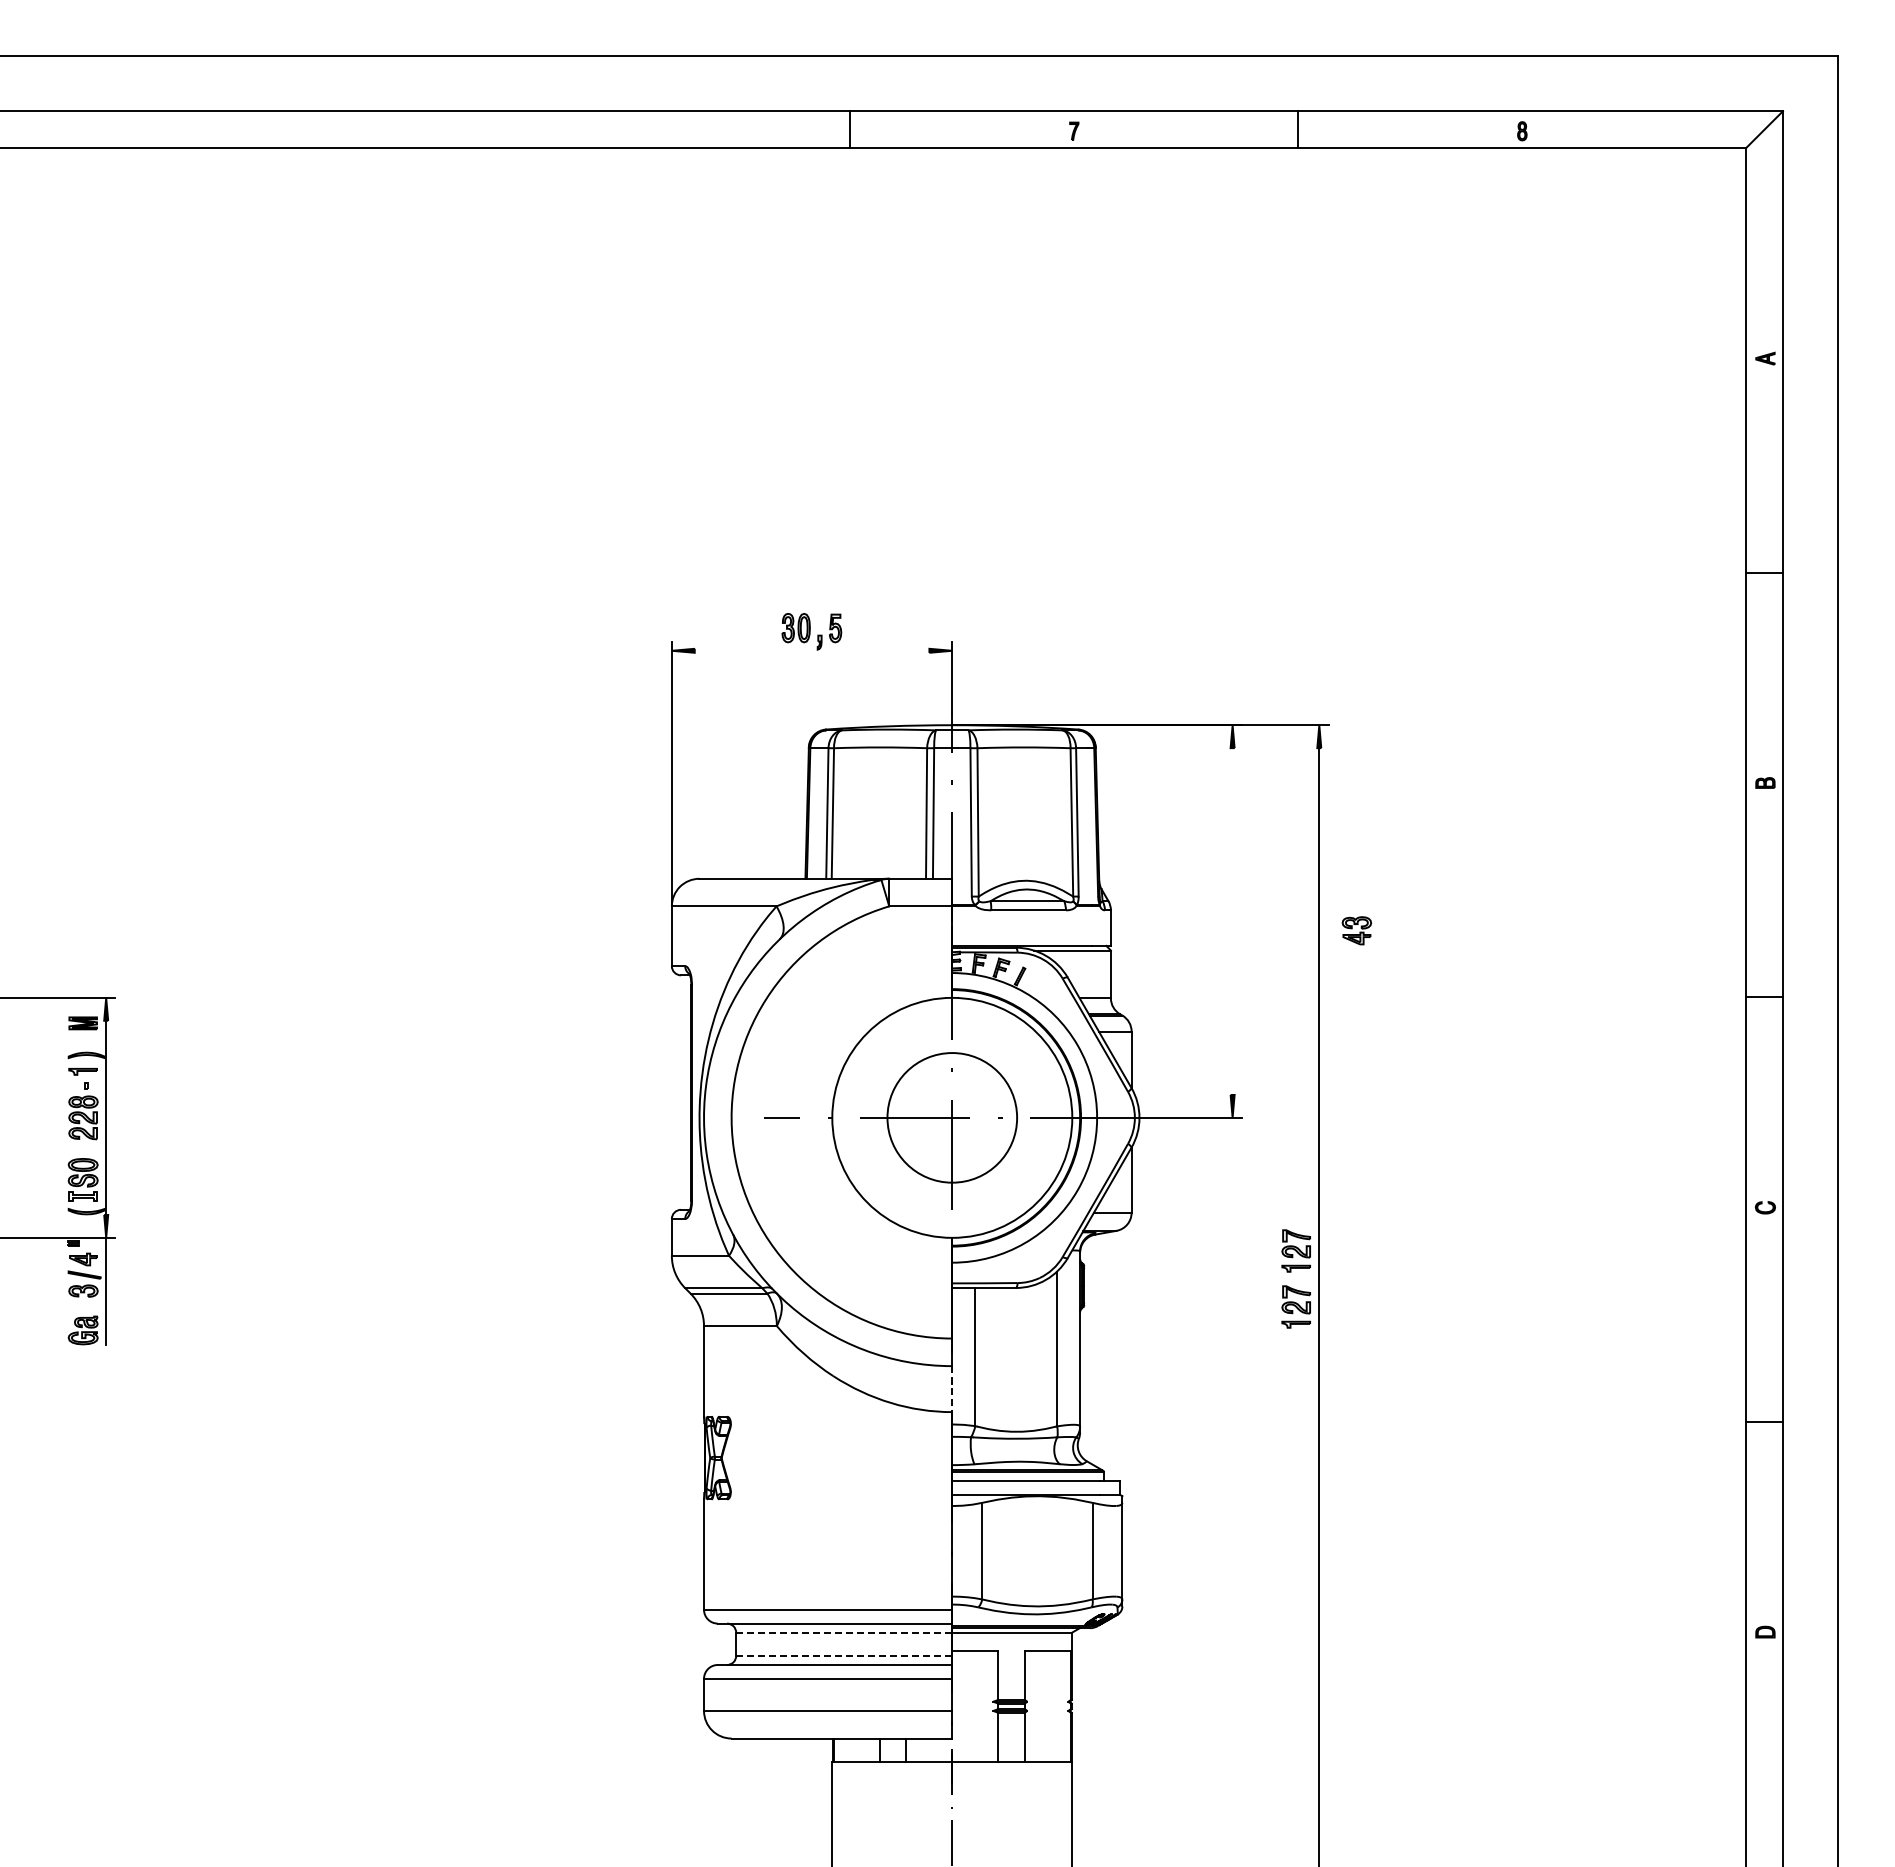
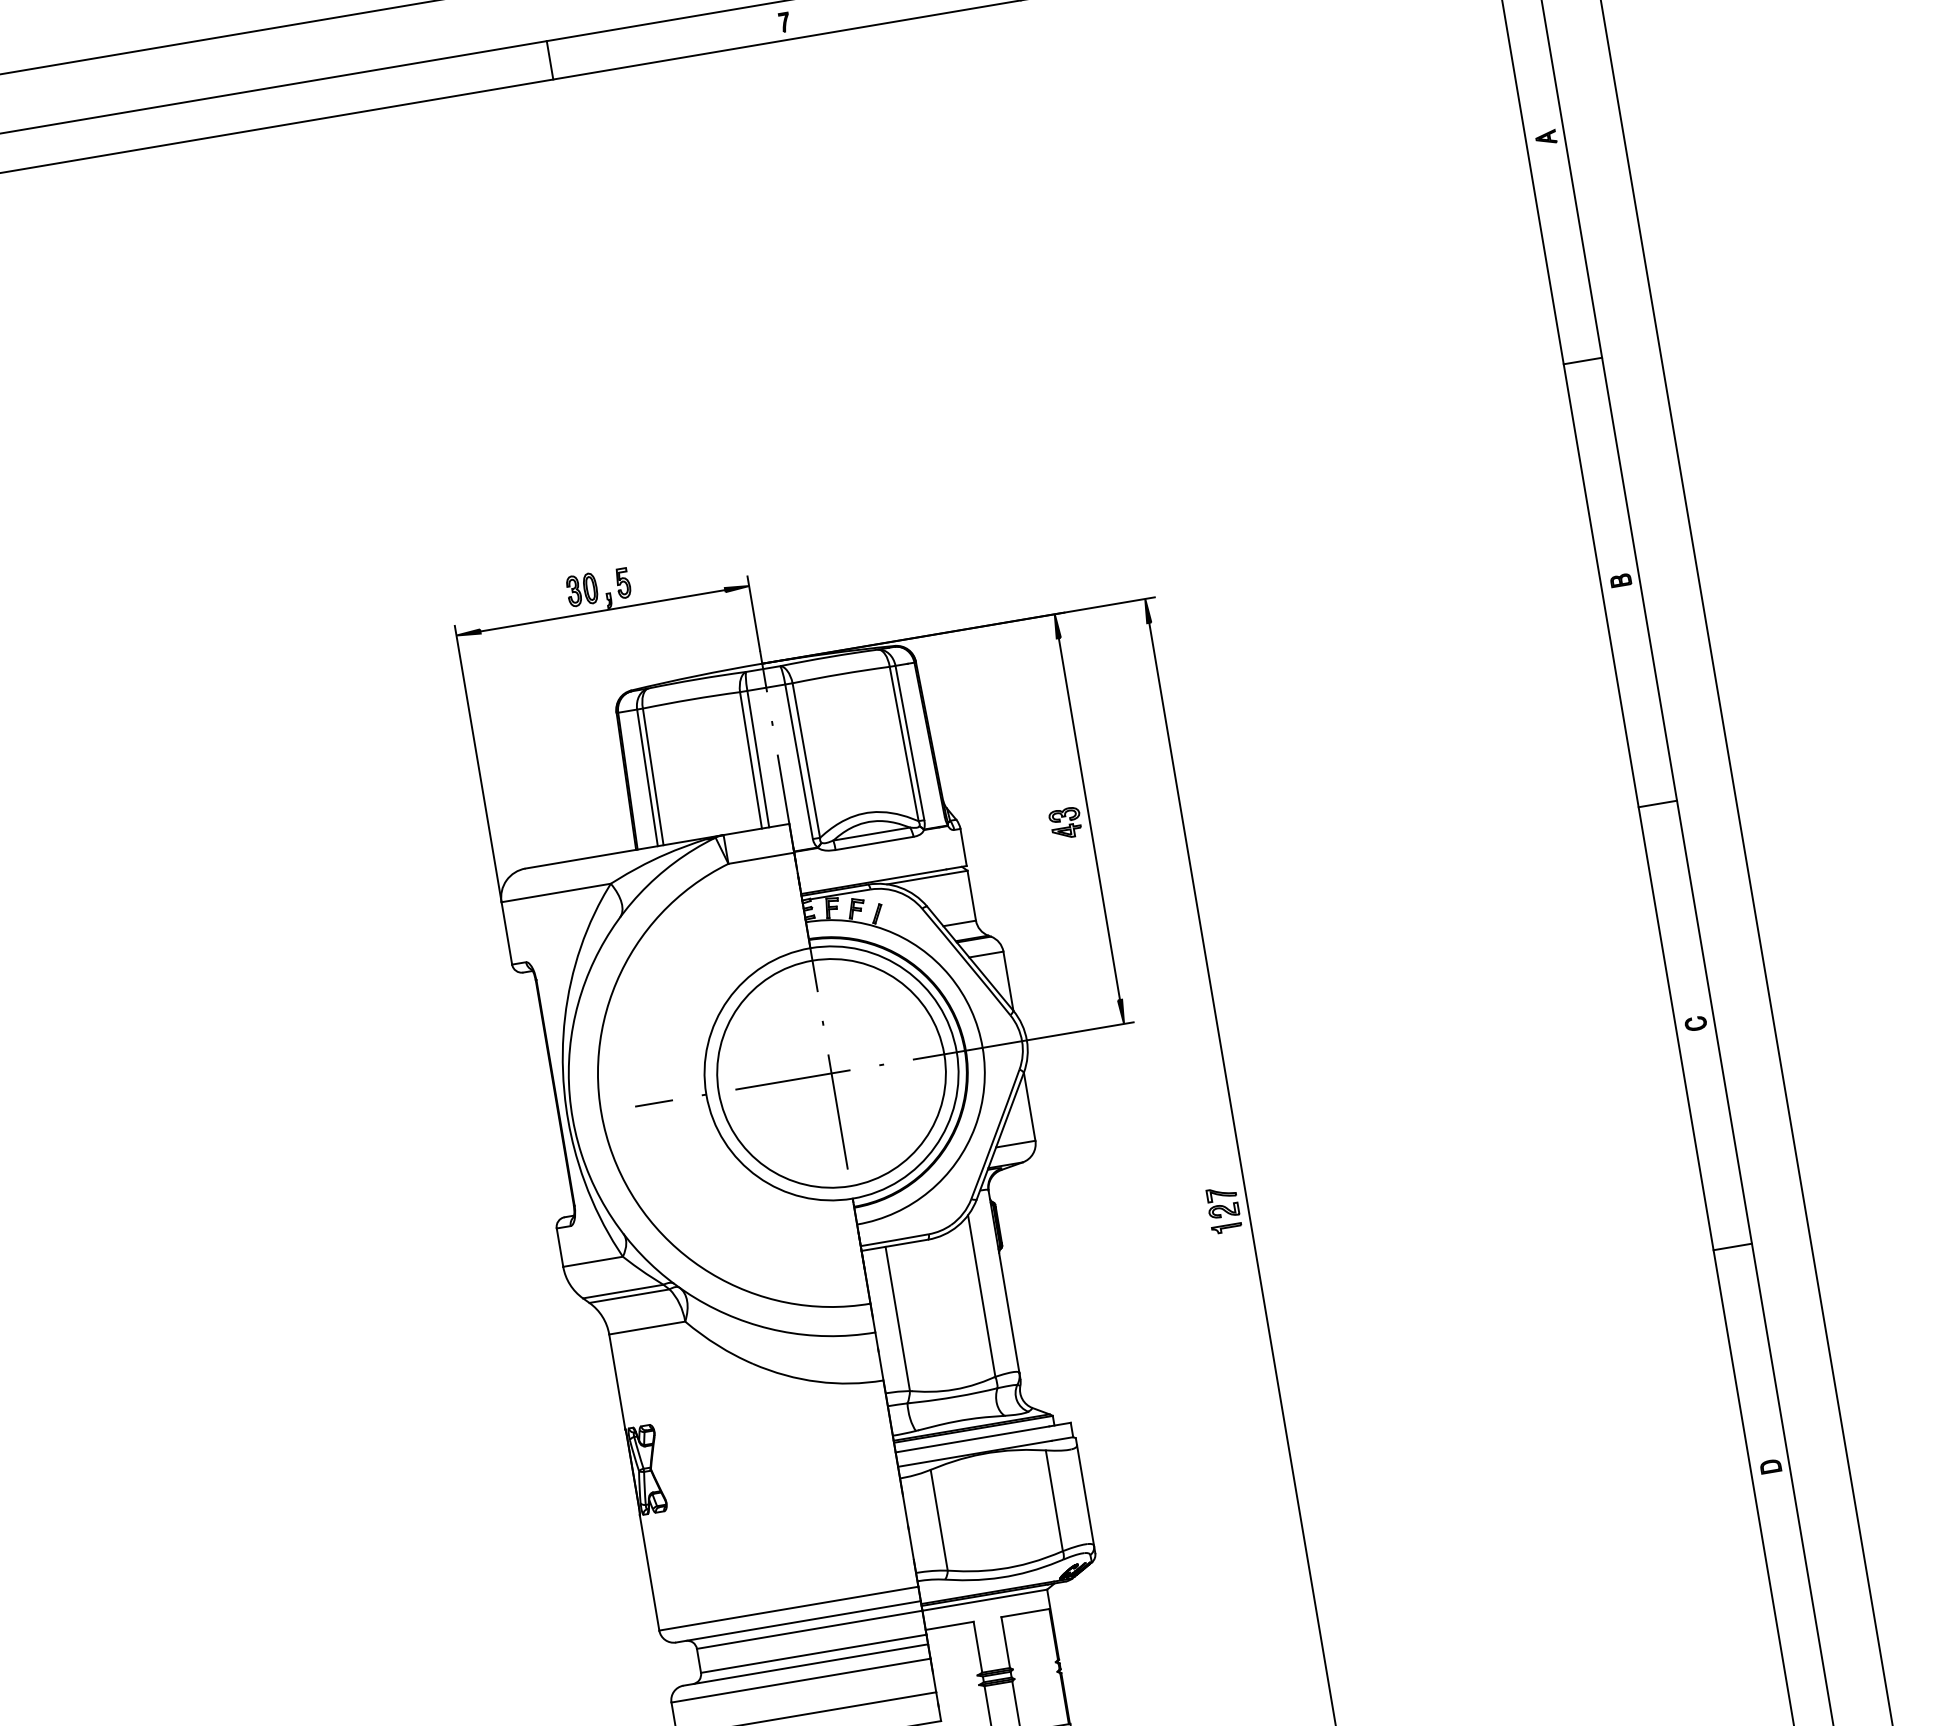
line: (811, 650) -> (602, 610), added
line: (1232, 921) -> (1089, 819), added
part: (1356, 930) -> (1065, 823), moved
circle: (952, 1117) -> (831, 1073), size x1.67
part: (1295, 1250) -> (1213, 1151), removed
line: (952, 1389) -> (879, 1356), dashed -> solid
line: (843, 1632) -> (808, 1629), dashed -> solid
line: (843, 1655) -> (812, 1653), dashed -> solid

